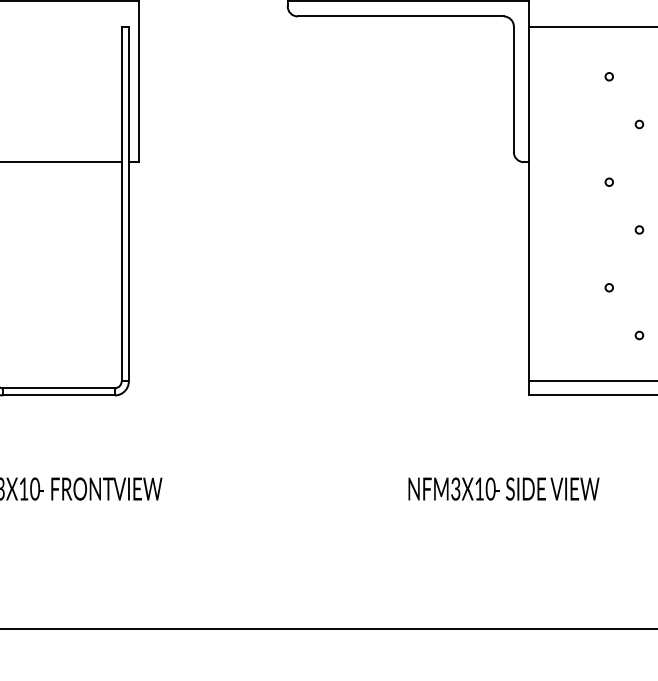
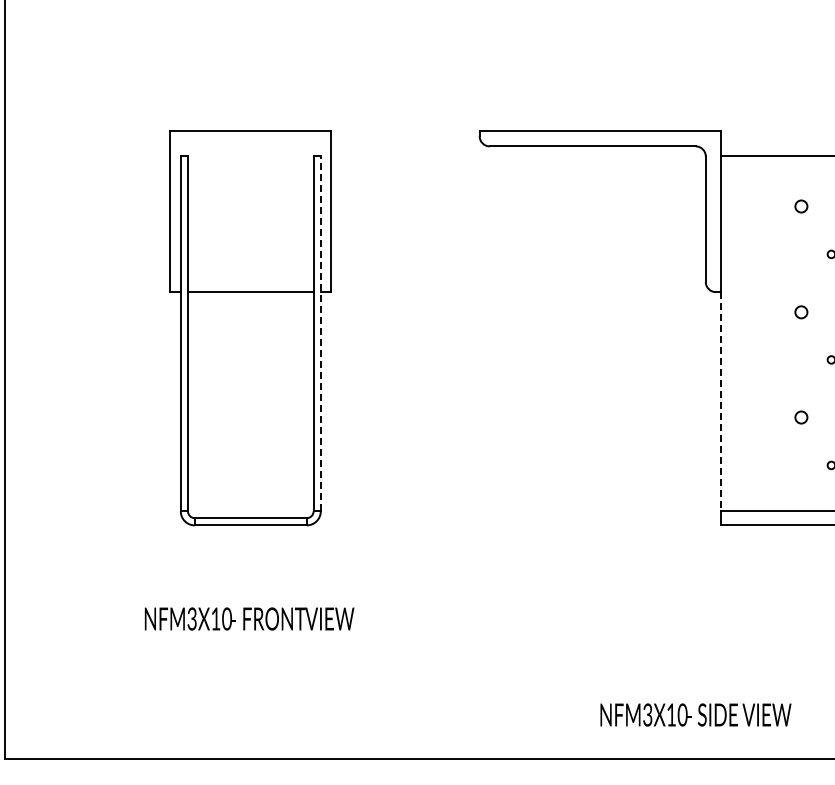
circle: (608, 76) -> (800, 206), size x1.6
circle: (608, 181) -> (800, 311), size x1.6
line: (128, 203) -> (320, 333), solid -> dashed
line: (528, 271) -> (720, 401), solid -> dashed
circle: (608, 287) -> (800, 417), size x1.6
text: (503, 488) -> (695, 714), moved

